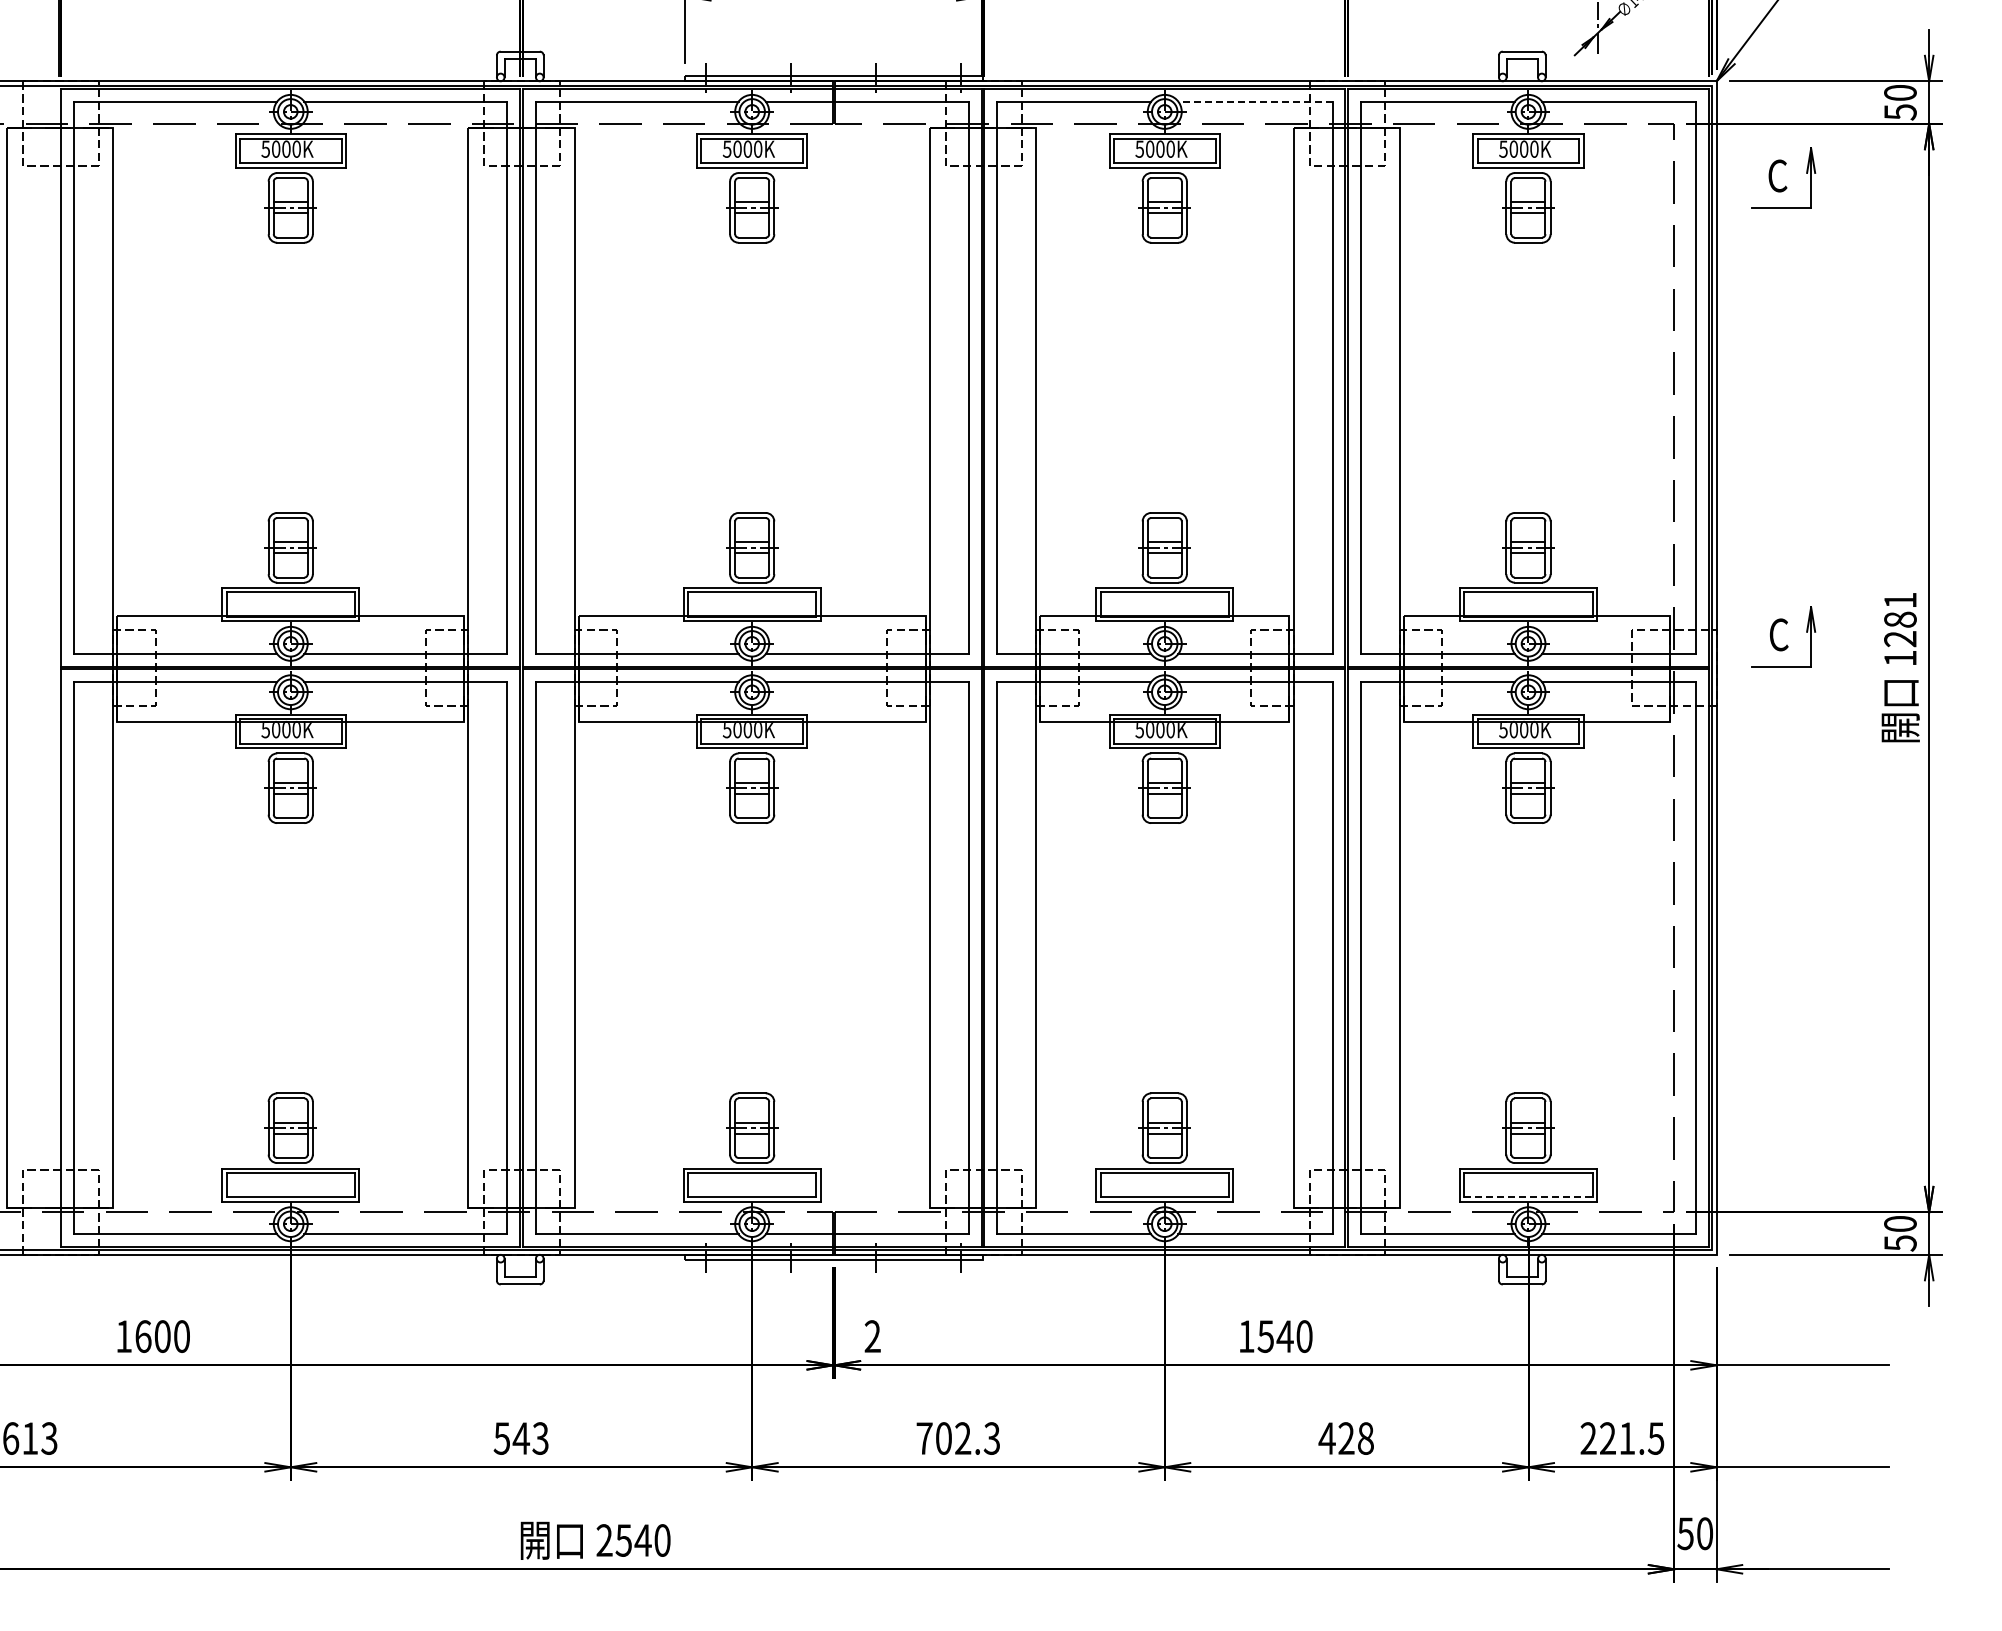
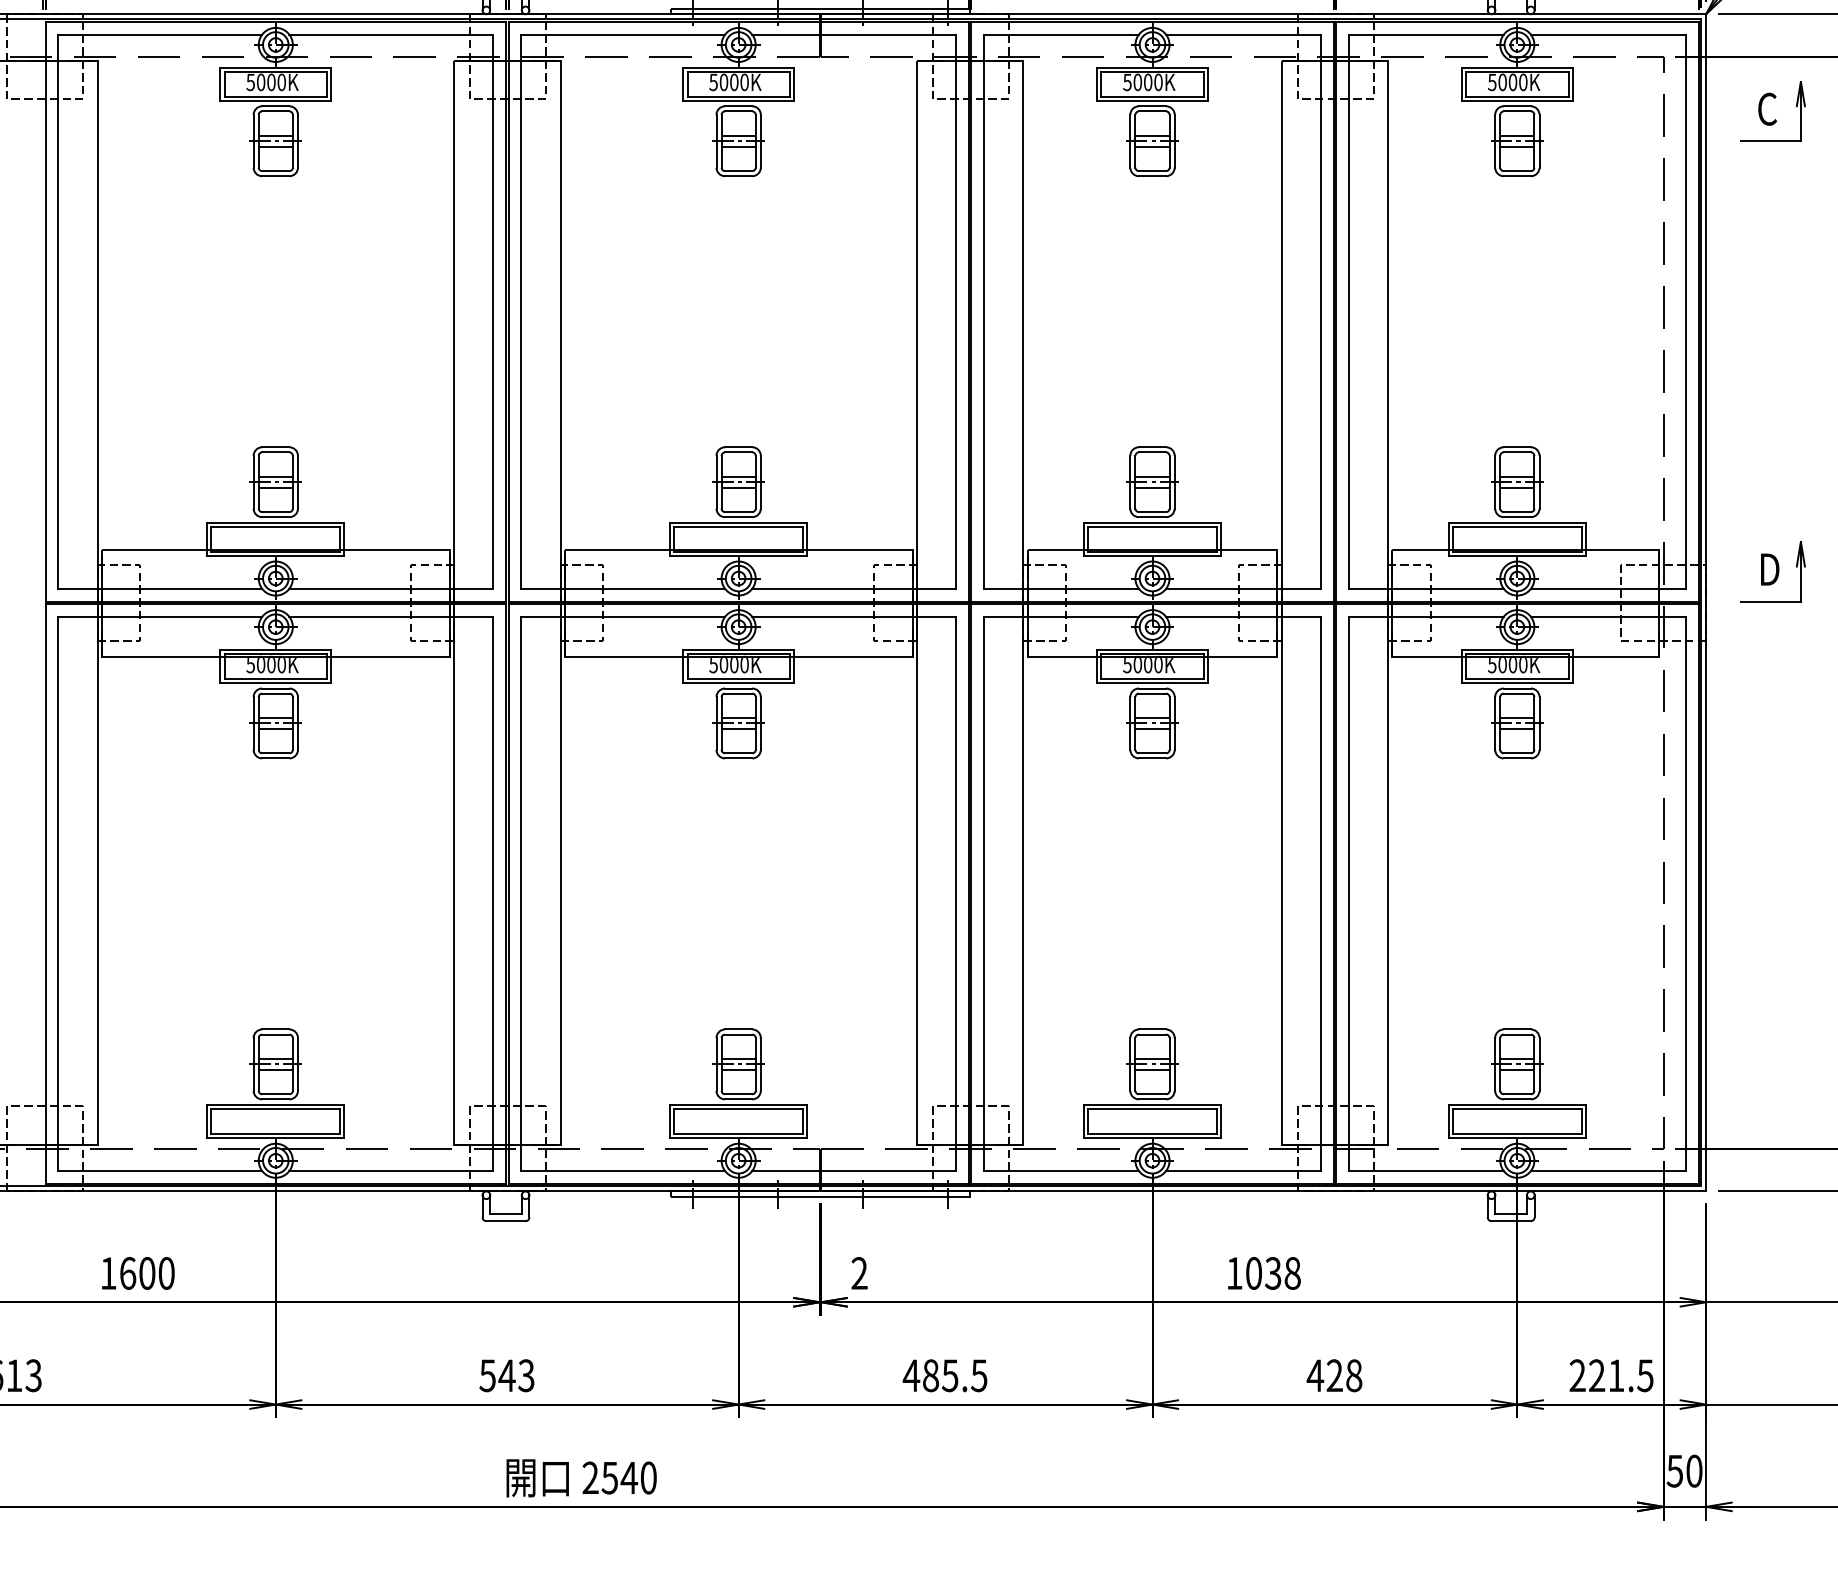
line: (1254, 101) -> (1242, 34), dashed -> solid
text: (1779, 634) -> (1769, 569), C -> D
line: (1528, 1197) -> (1517, 1133), dashed -> solid
text: (1284, 1336) -> (1272, 1273), 1540 -> 1038
text: (957, 1438) -> (944, 1375), 702.3 -> 485.5

